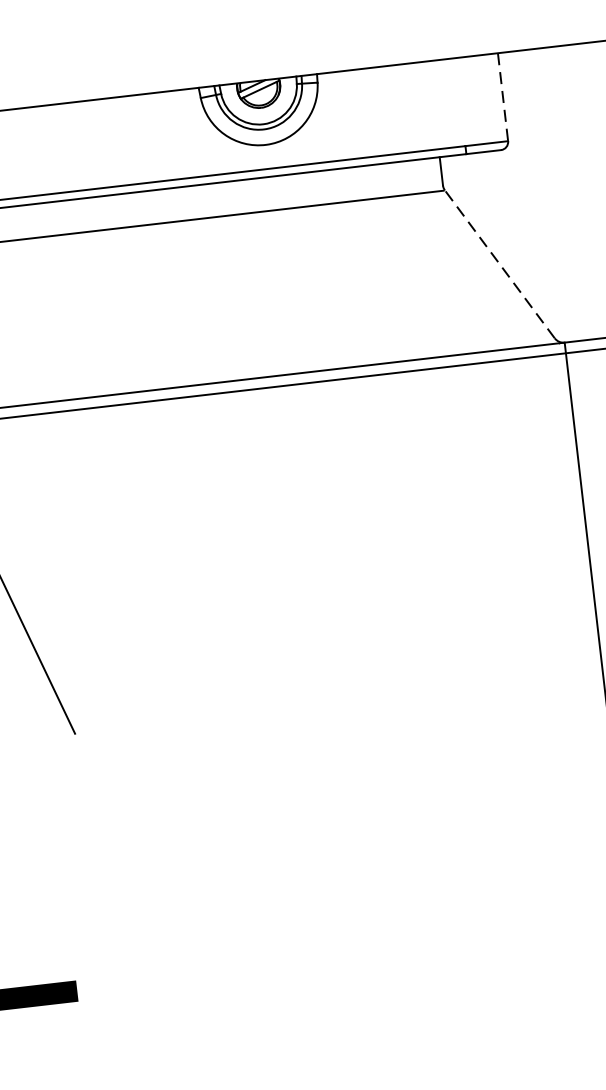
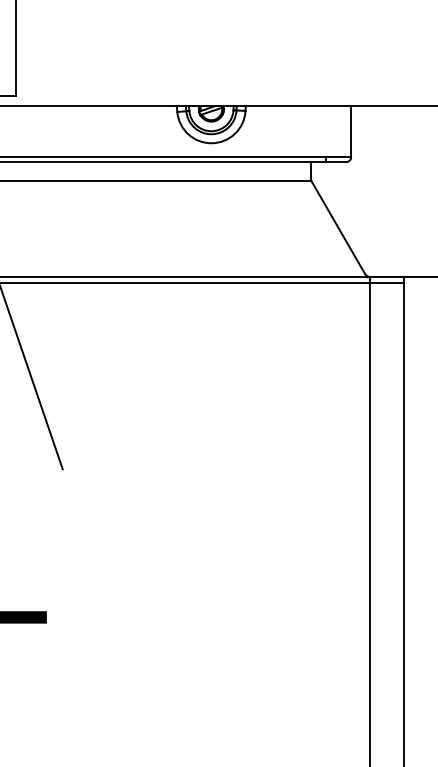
line: (503, 96) -> (351, 131), dashed -> solid
line: (500, 264) -> (338, 227), dashed -> solid

